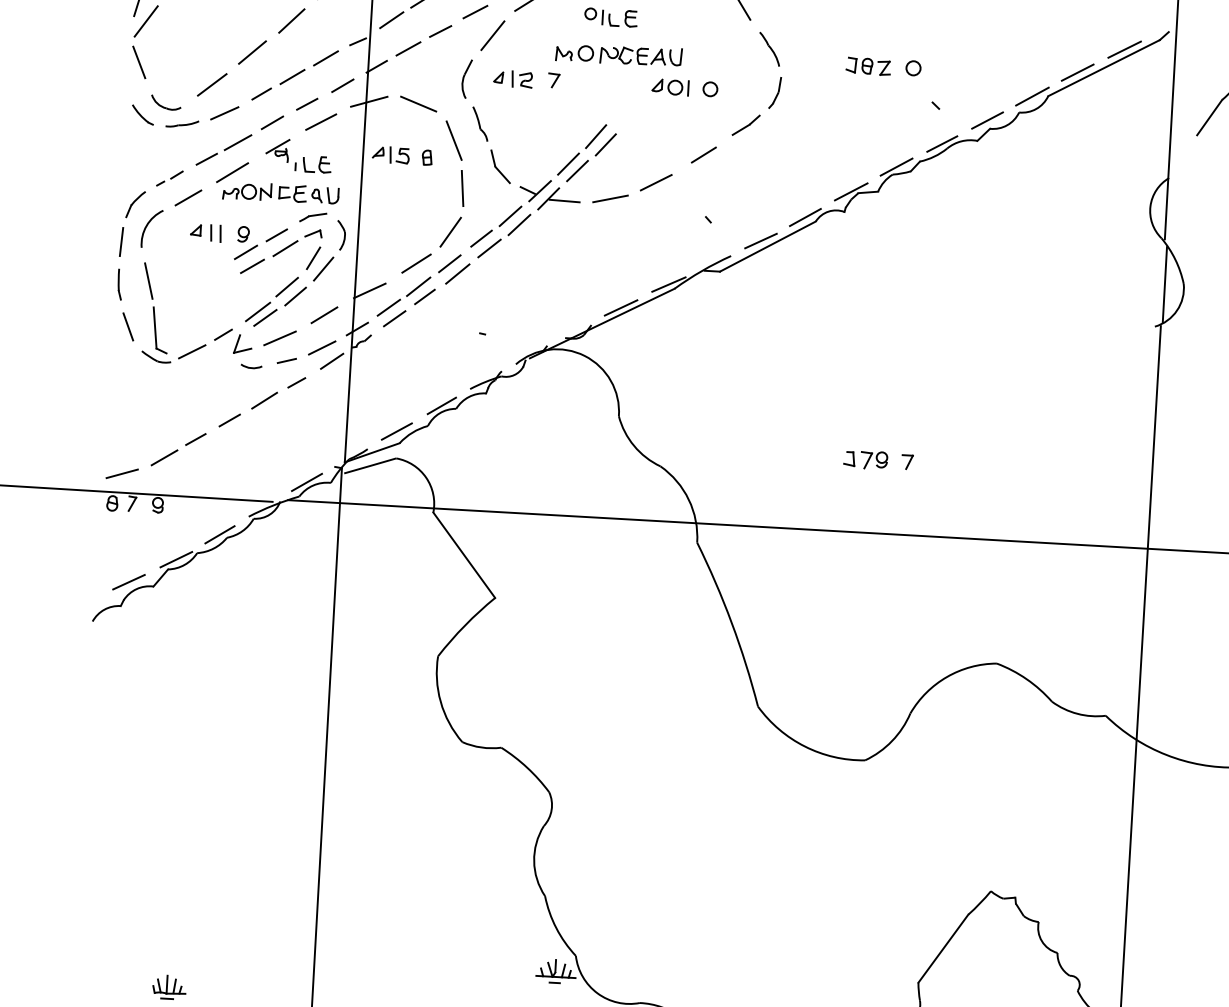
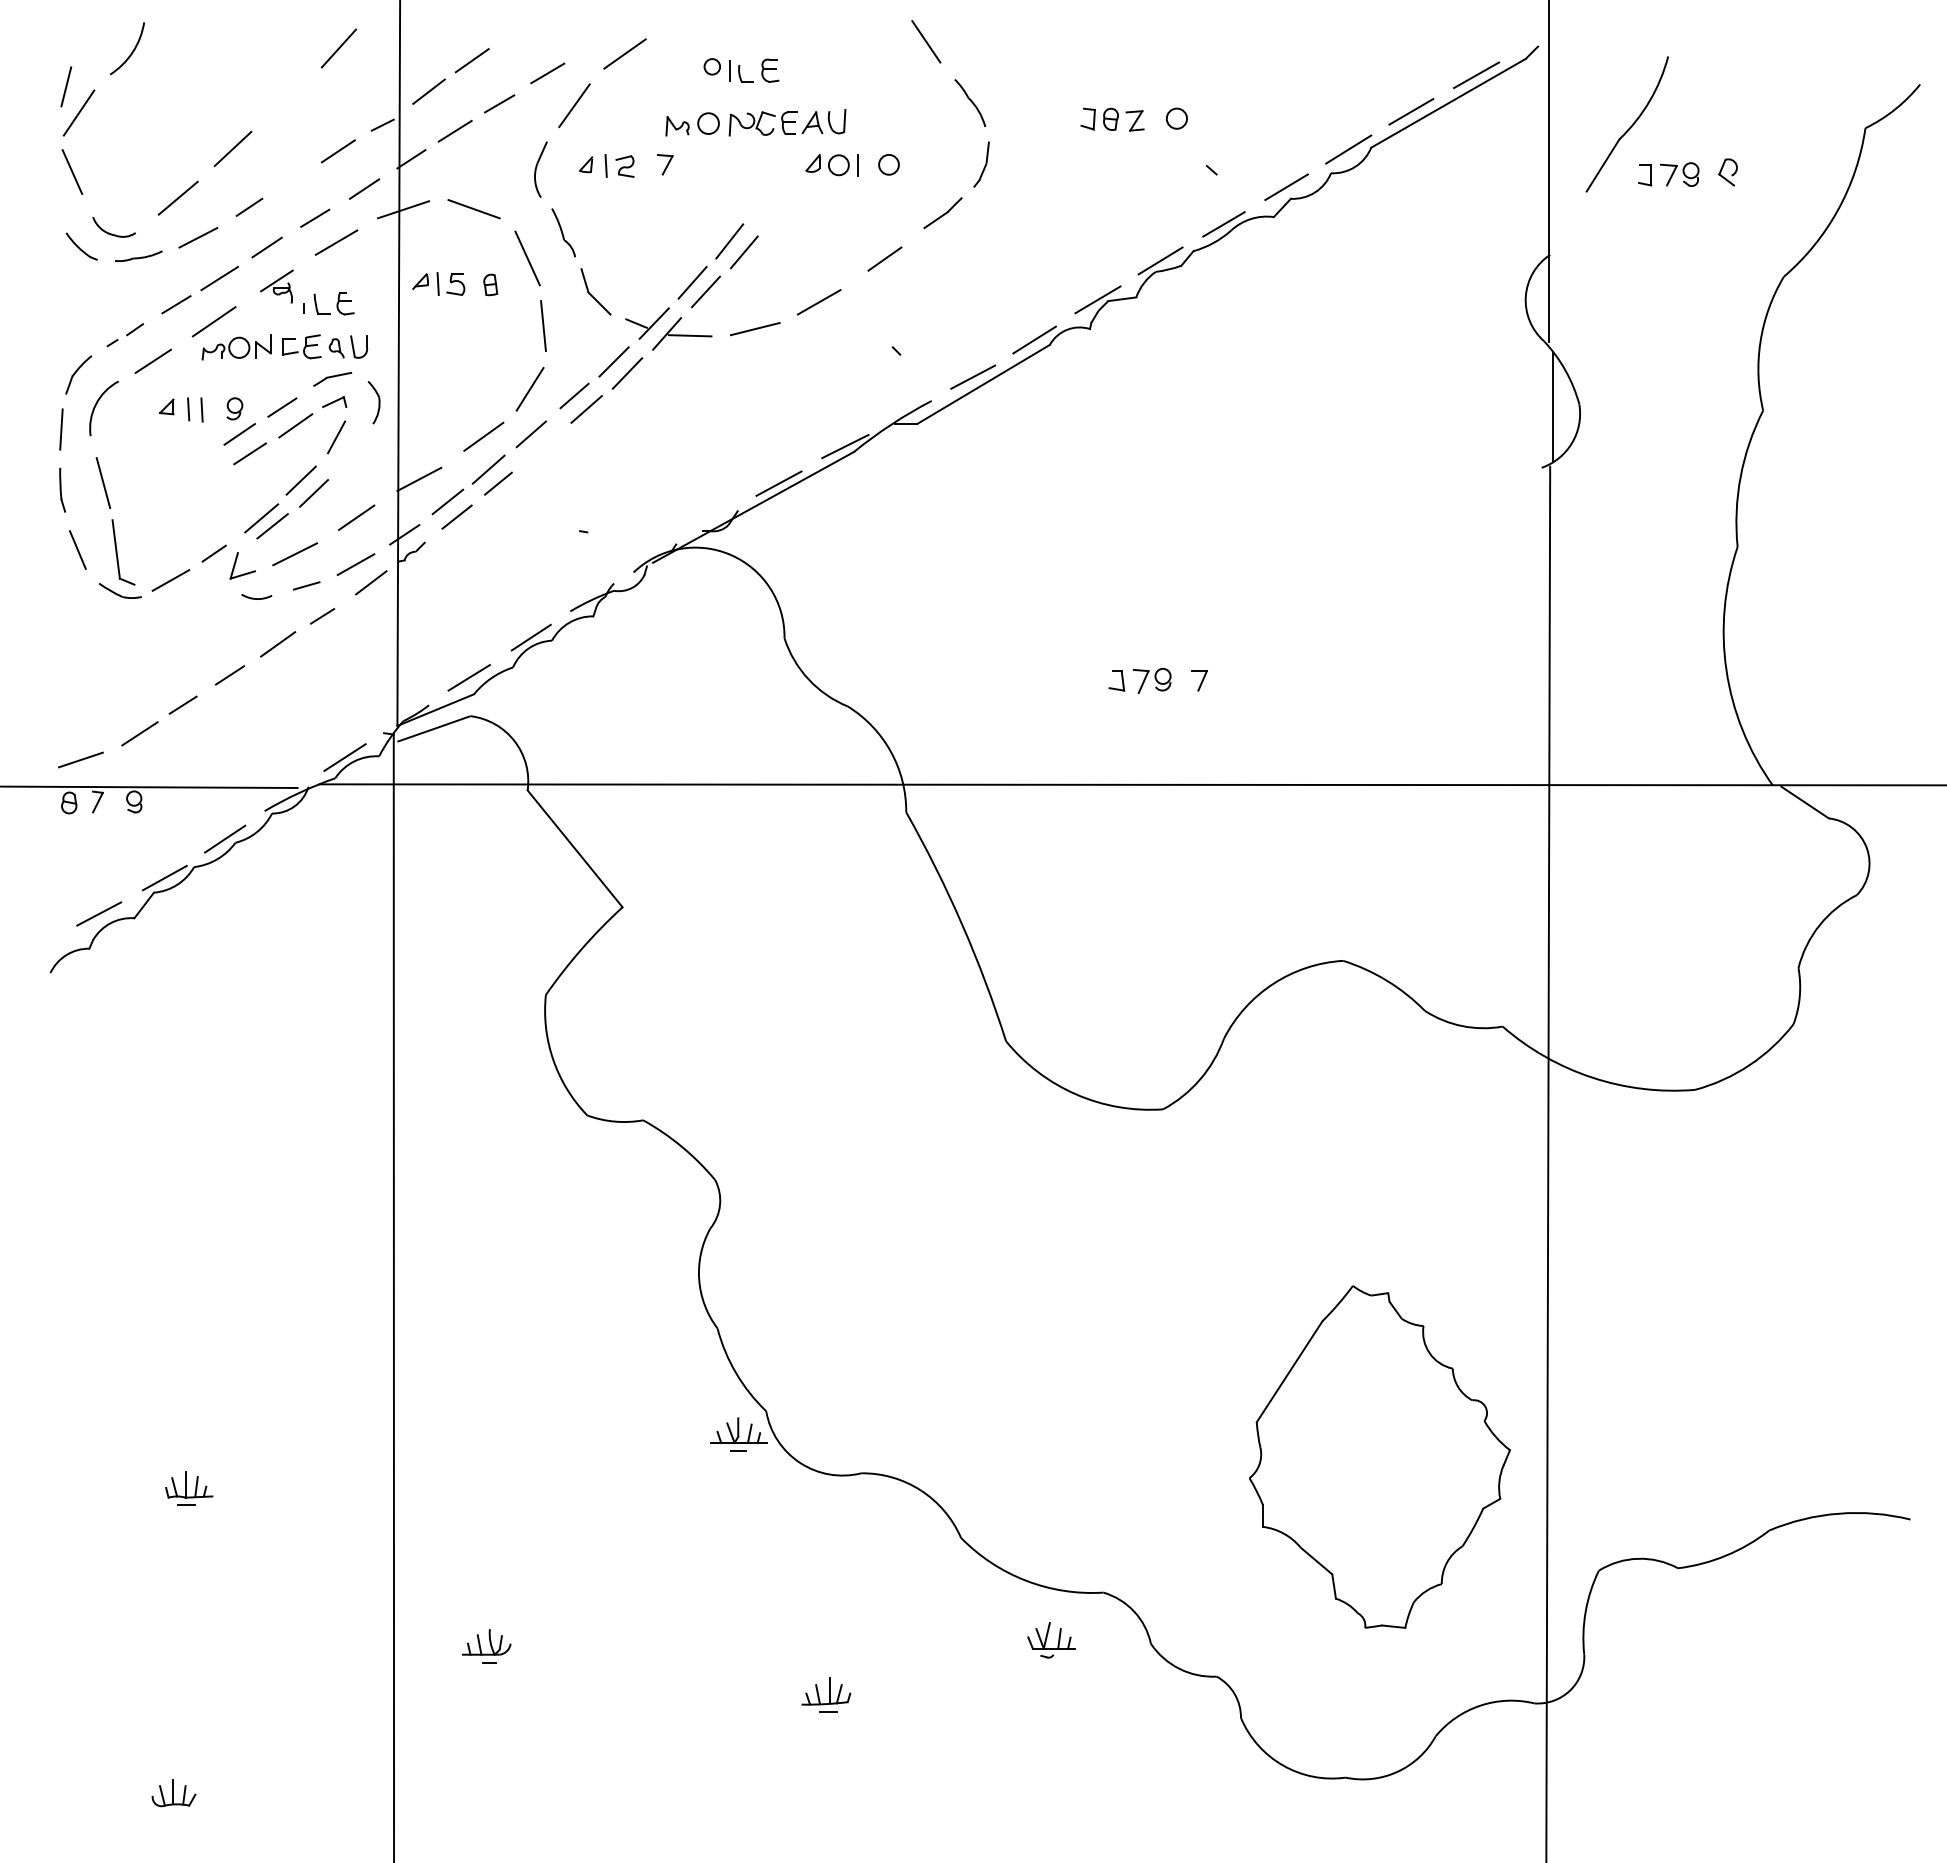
line: (291, 20) -> (286, 100), removed
line: (292, 76) -> (291, 180), removed
line: (323, 268) -> (351, 451), removed
line: (457, 273) -> (543, 447), removed

